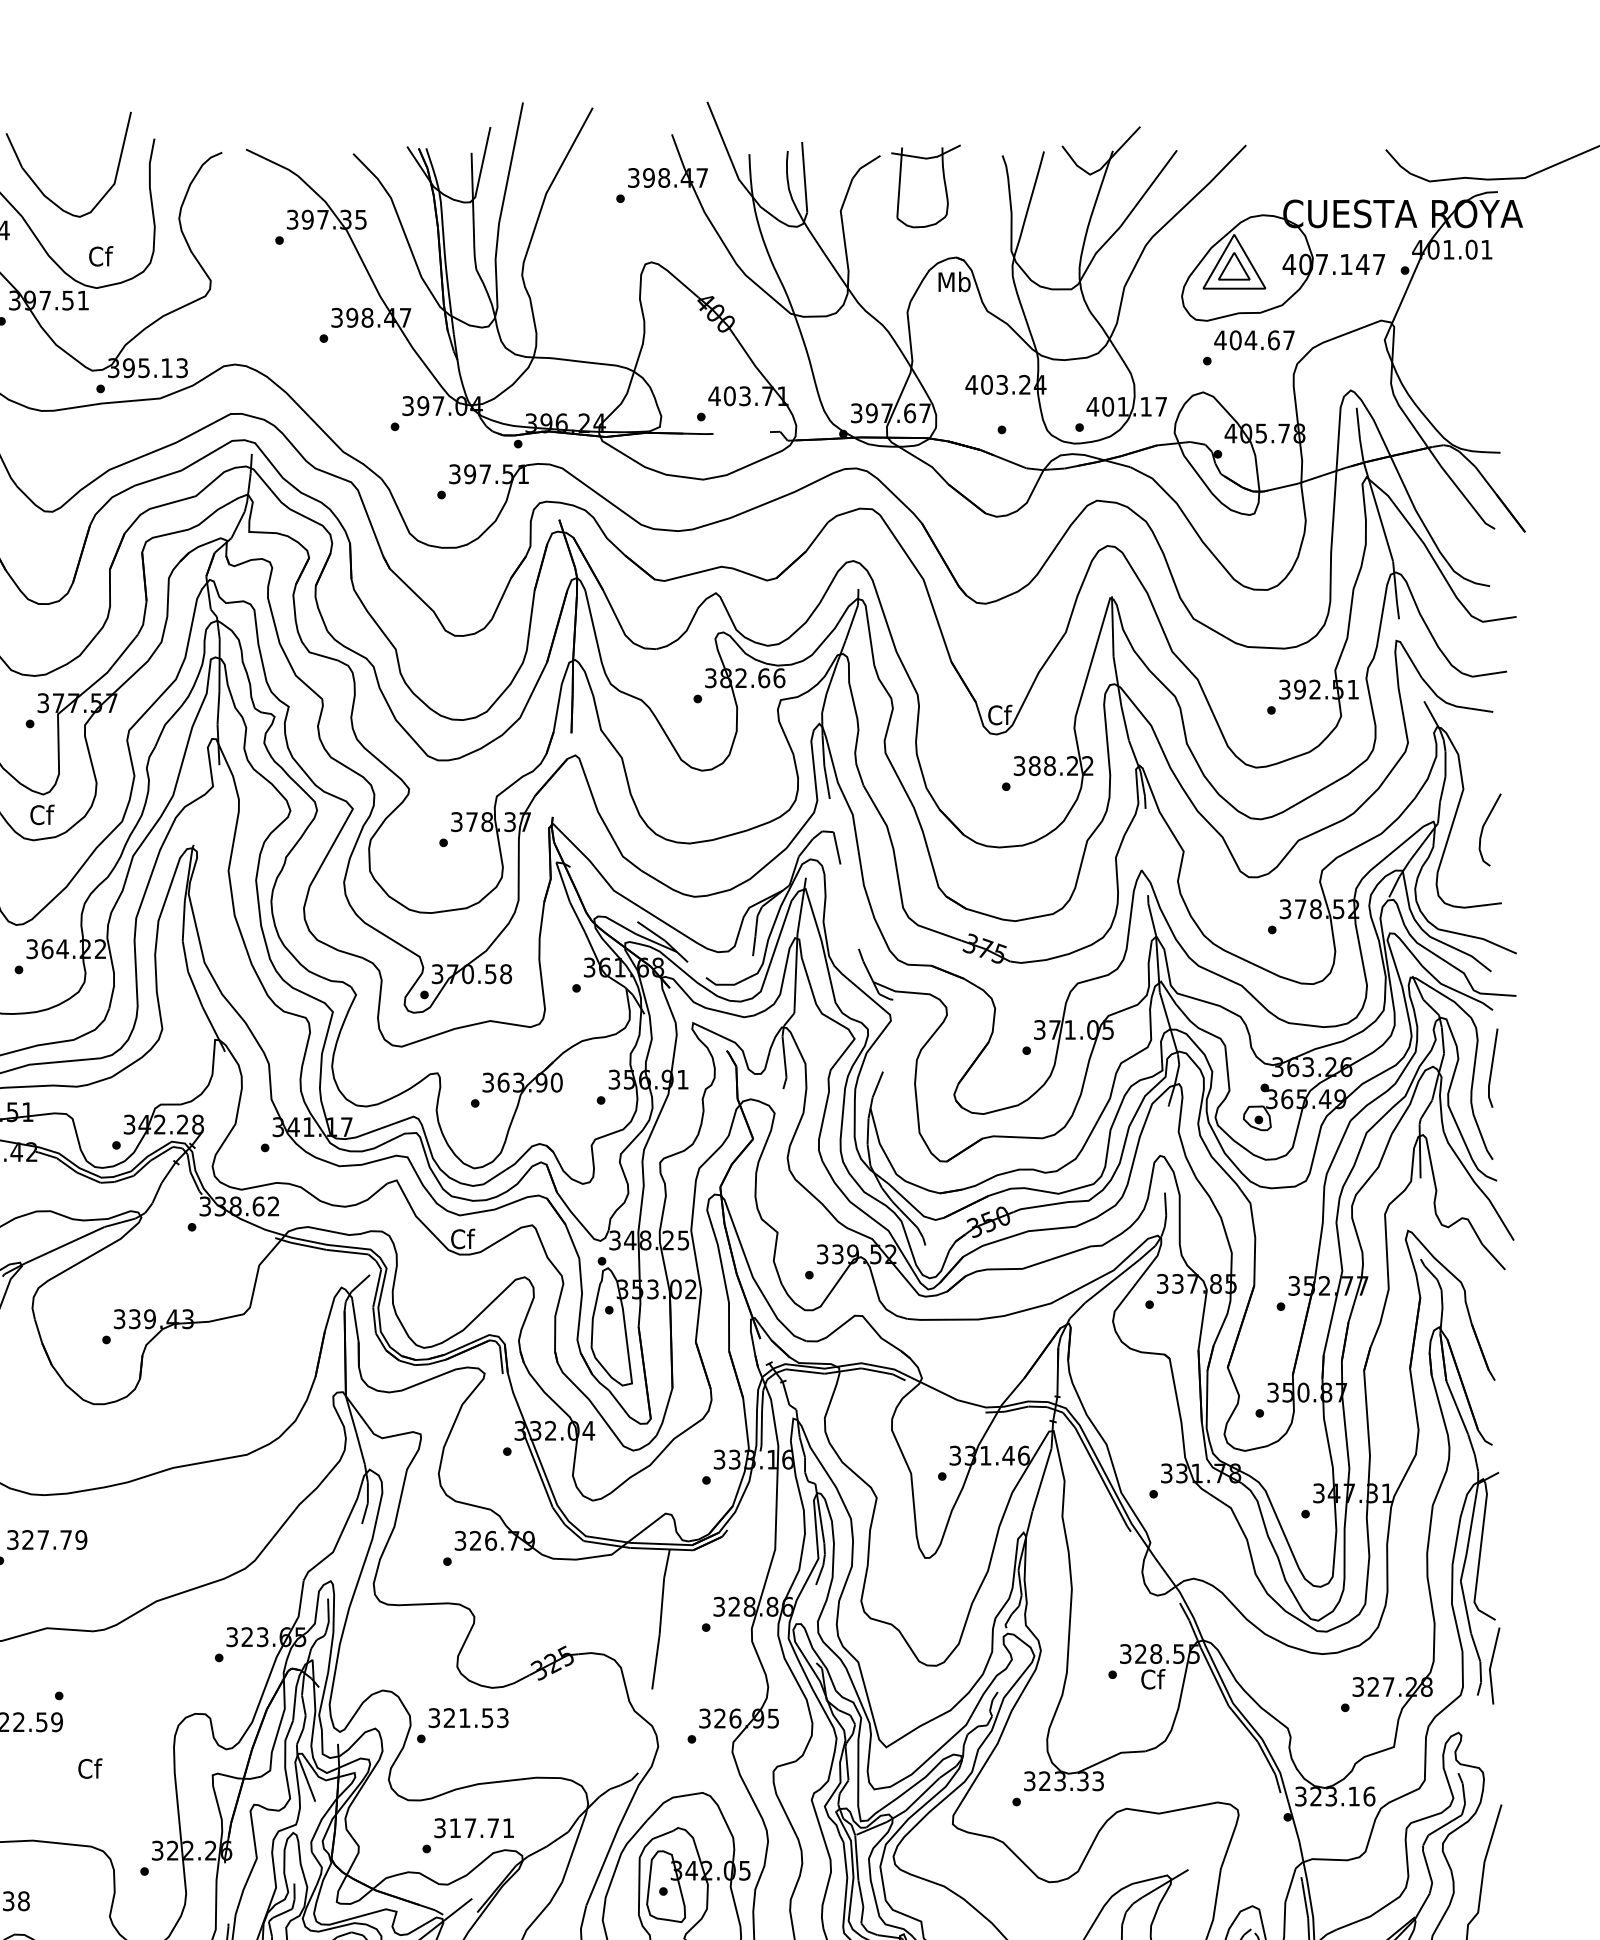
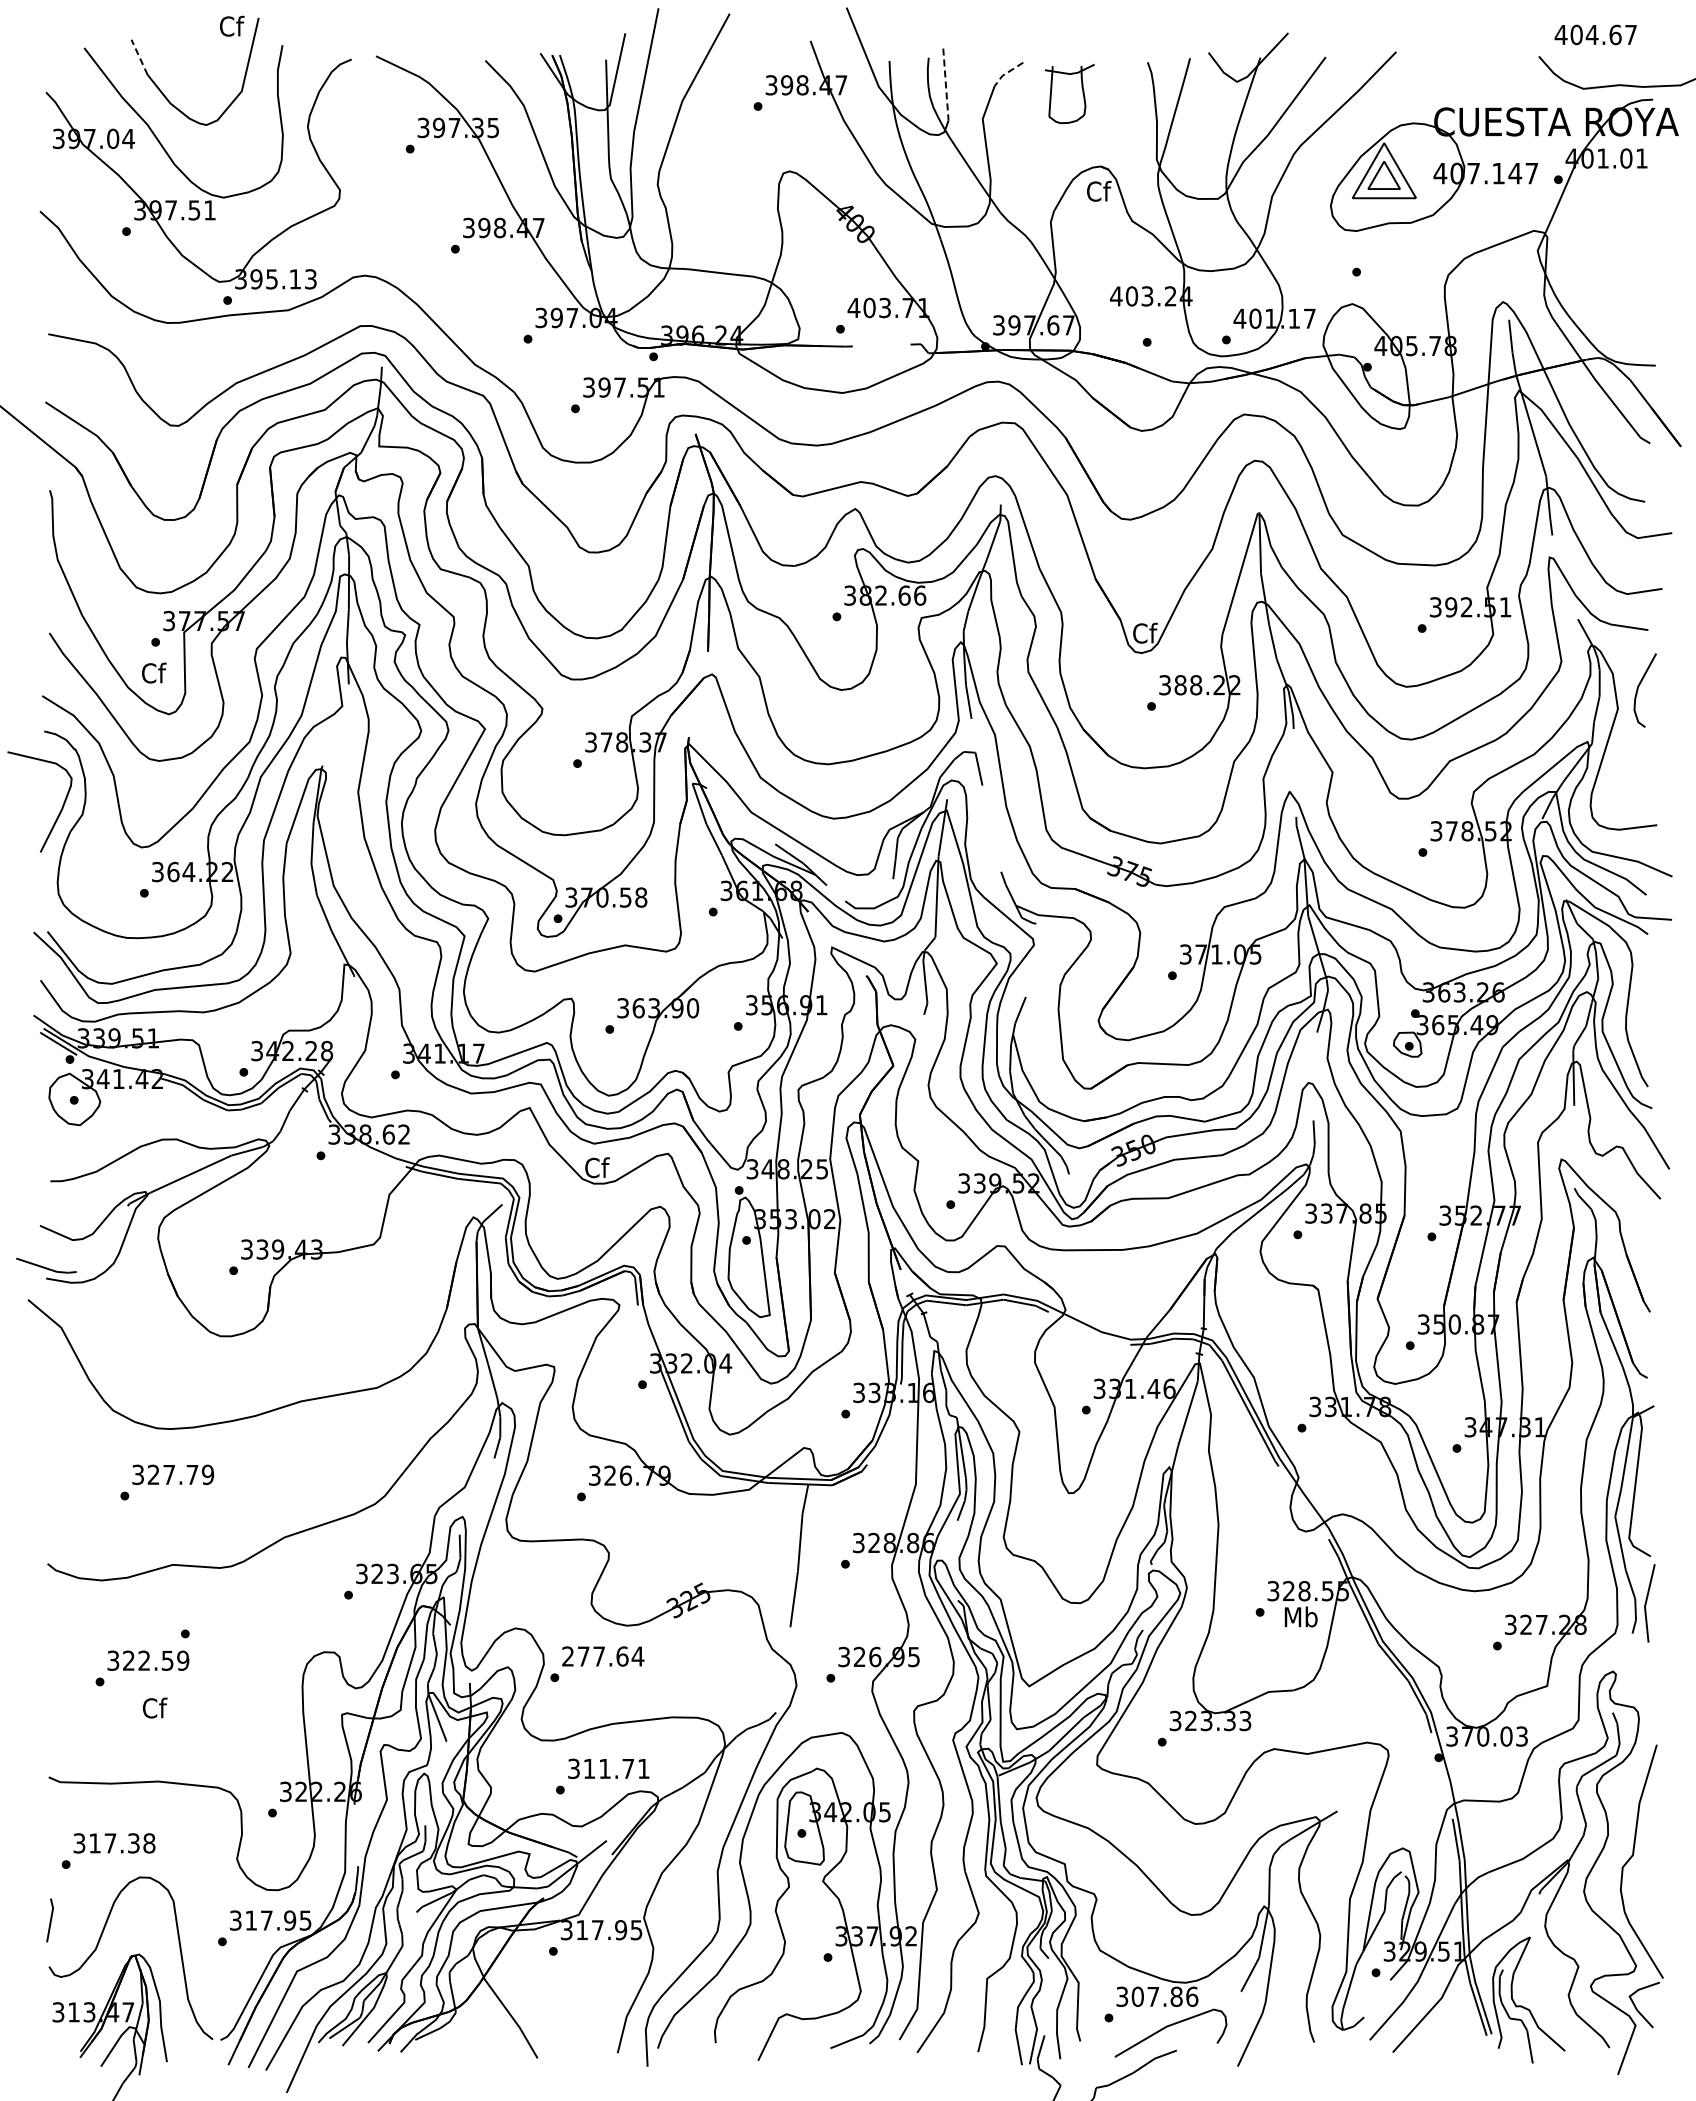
line: (14, 149) -> (139, 56), solid -> dashed
line: (864, 166) -> (1006, 73), solid -> dashed
line: (804, 178) -> (945, 85), solid -> dashed
part: (925, 186) -> (1069, 93), size x0.7
text: (101, 255) -> (232, 25), moved
text: (954, 281) -> (1098, 190), Mb -> Cf
text: (1254, 339) -> (1595, 34), moved
text: (42, 814) -> (154, 672), moved
curve: (1483, 829) -> (1638, 690), moved
line: (1492, 1068) -> (1647, 993), removed
text: (1152, 1678) -> (1300, 1616), Cf -> Mb
text: (469, 1718) -> (603, 1656), 321.53 -> 277.64
text: (90, 1768) -> (155, 1707), moved
text: (1342, 1796) -> (1494, 1736), 323.16 -> 370.03
text: (470, 1827) -> (604, 1768), 317.71 -> 311.71

